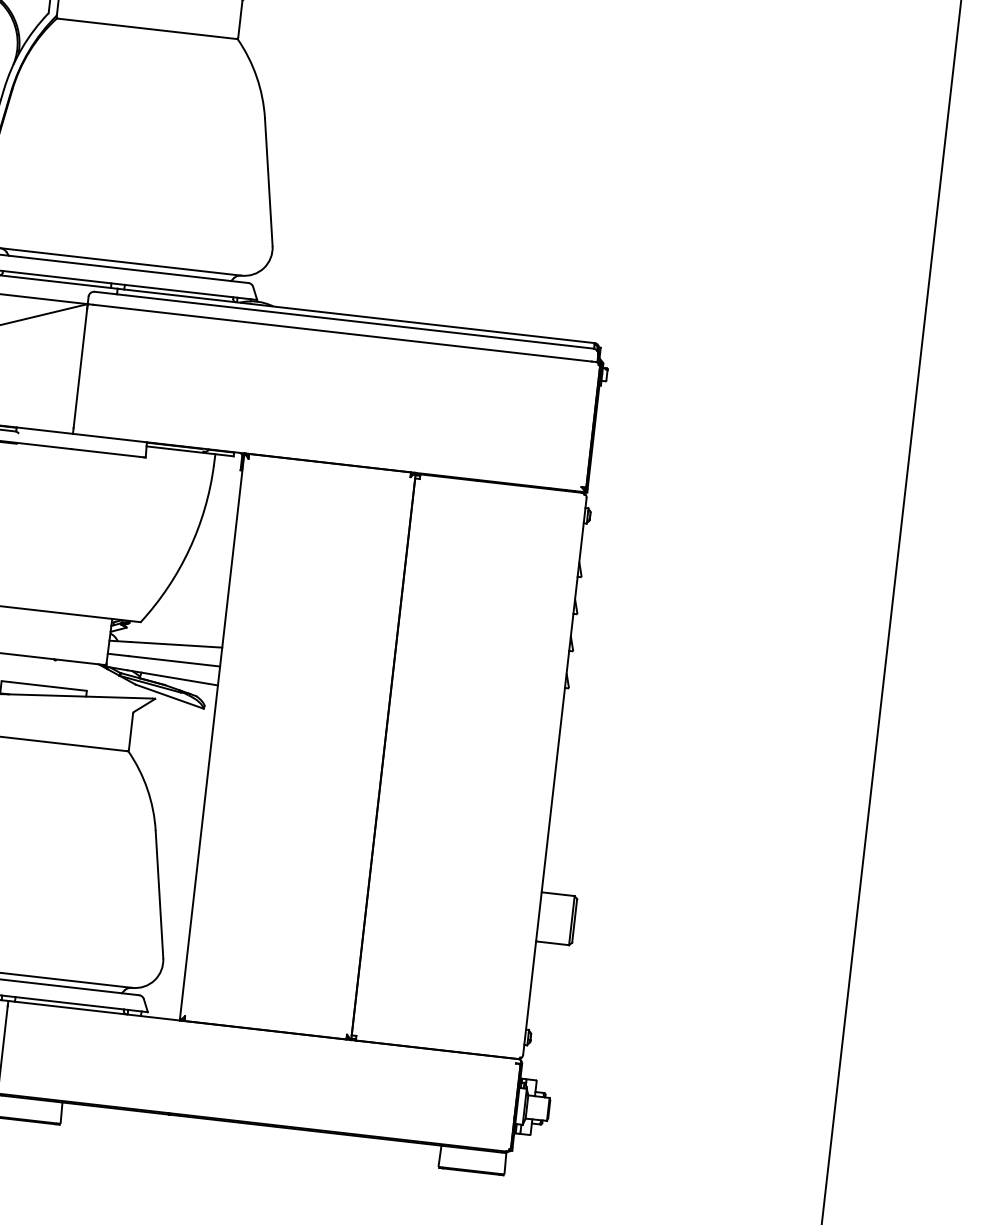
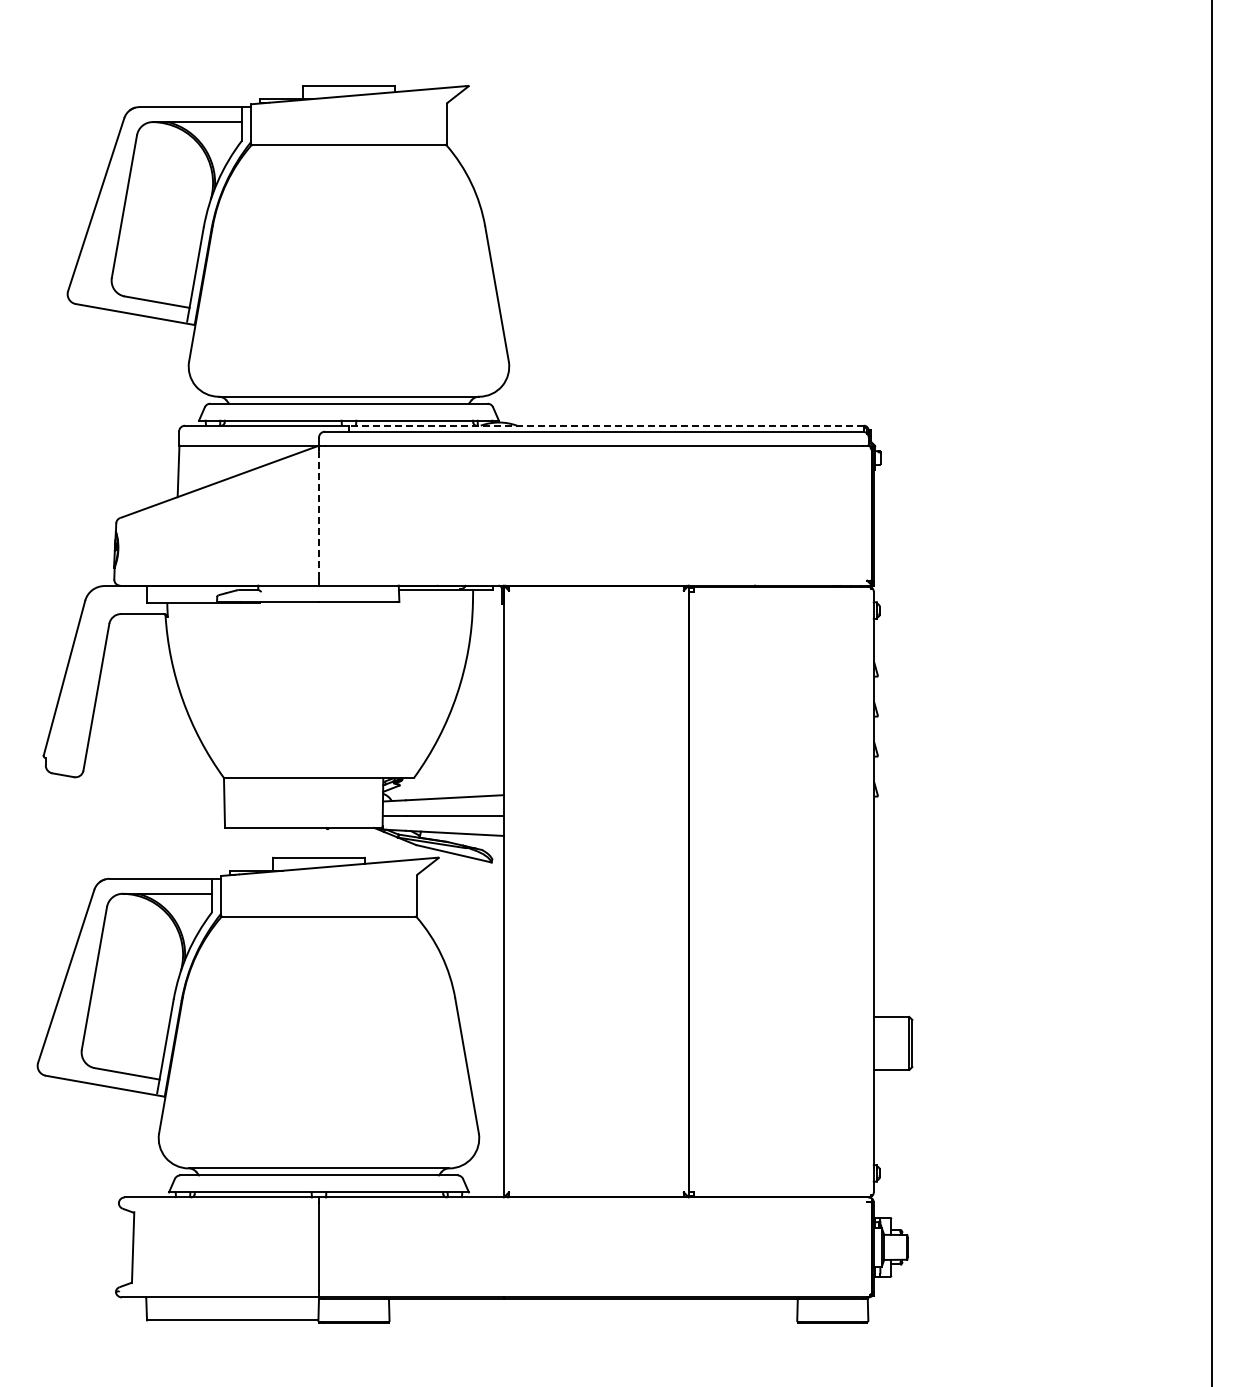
line: (355, 315) -> (605, 425), solid -> dashed
line: (80, 368) -> (319, 515), solid -> dashed

